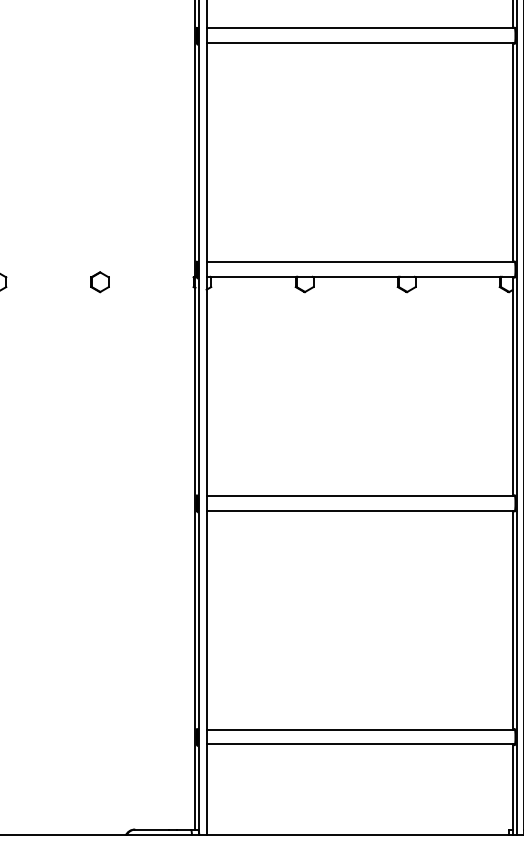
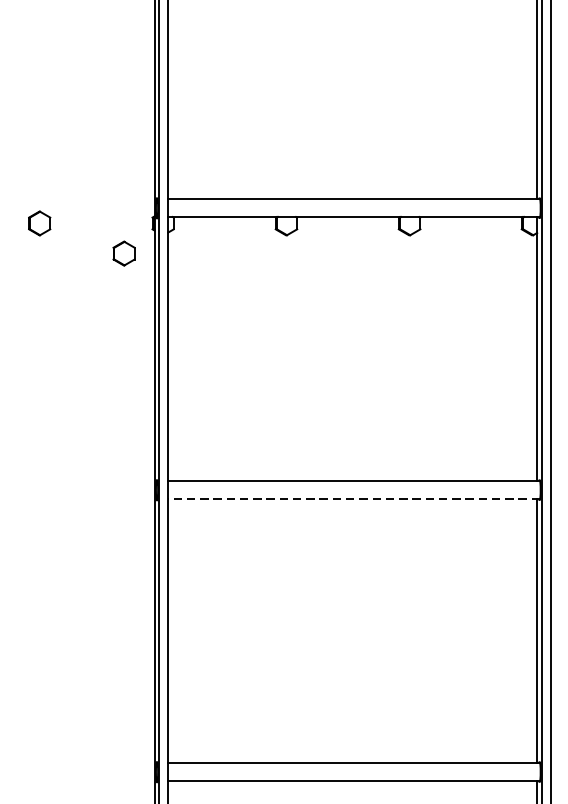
part: (169, 307) -> (123, 253), added
line: (360, 510) -> (353, 498), solid -> dashed

